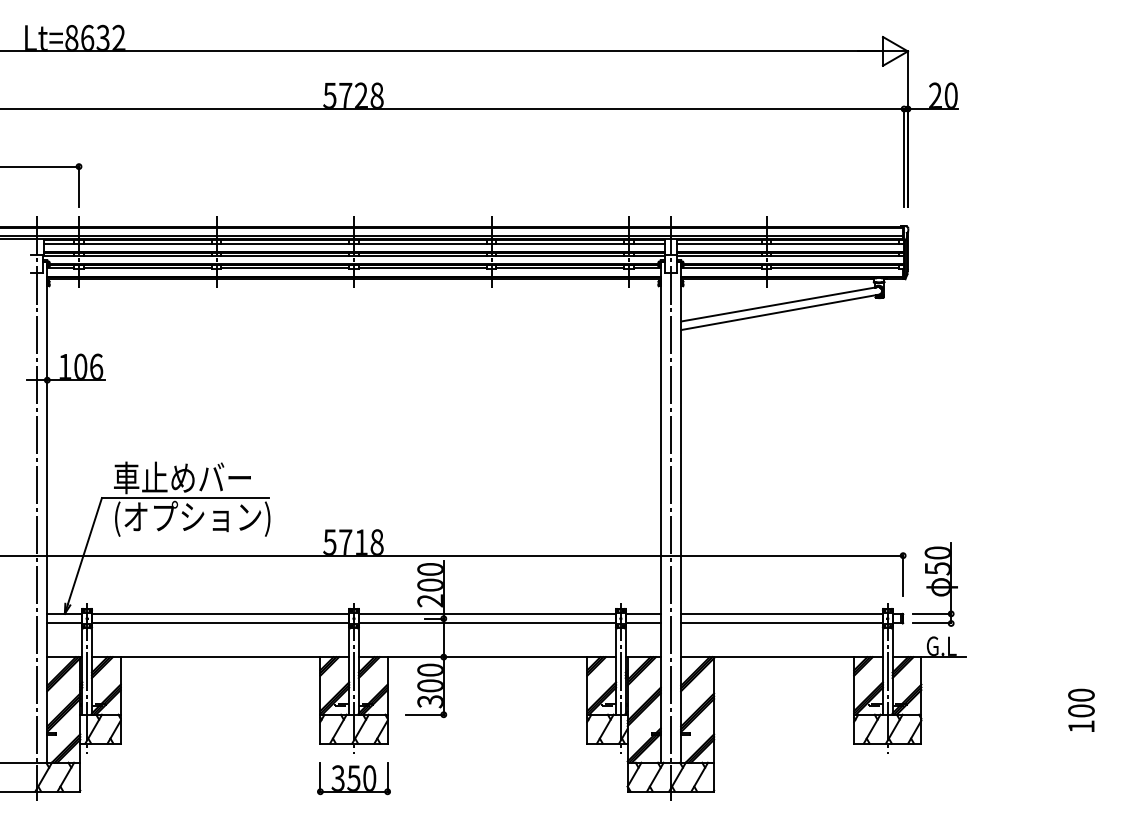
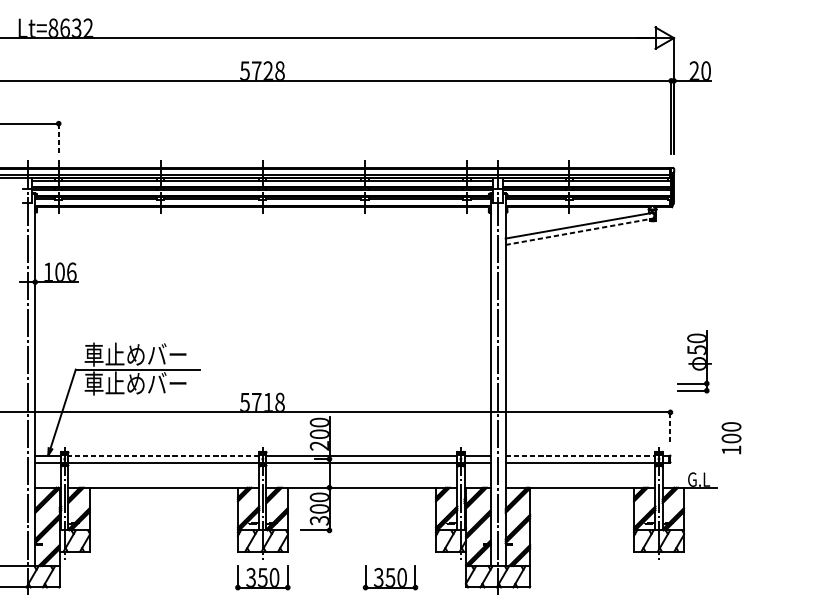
line: (79, 186) -> (59, 138), solid -> dashed
line: (780, 312) -> (579, 231), solid -> dashed
text: (192, 518) -> (142, 384), (オプション) -> 車止めバー
line: (903, 575) -> (670, 427), solid -> dashed
part: (934, 584) -> (694, 361), moved
line: (220, 613) -> (163, 455), solid -> dashed
line: (782, 613) -> (580, 455), solid -> dashed
text: (1081, 709) -> (731, 437), moved
part: (525, 778) -> (390, 577), added

